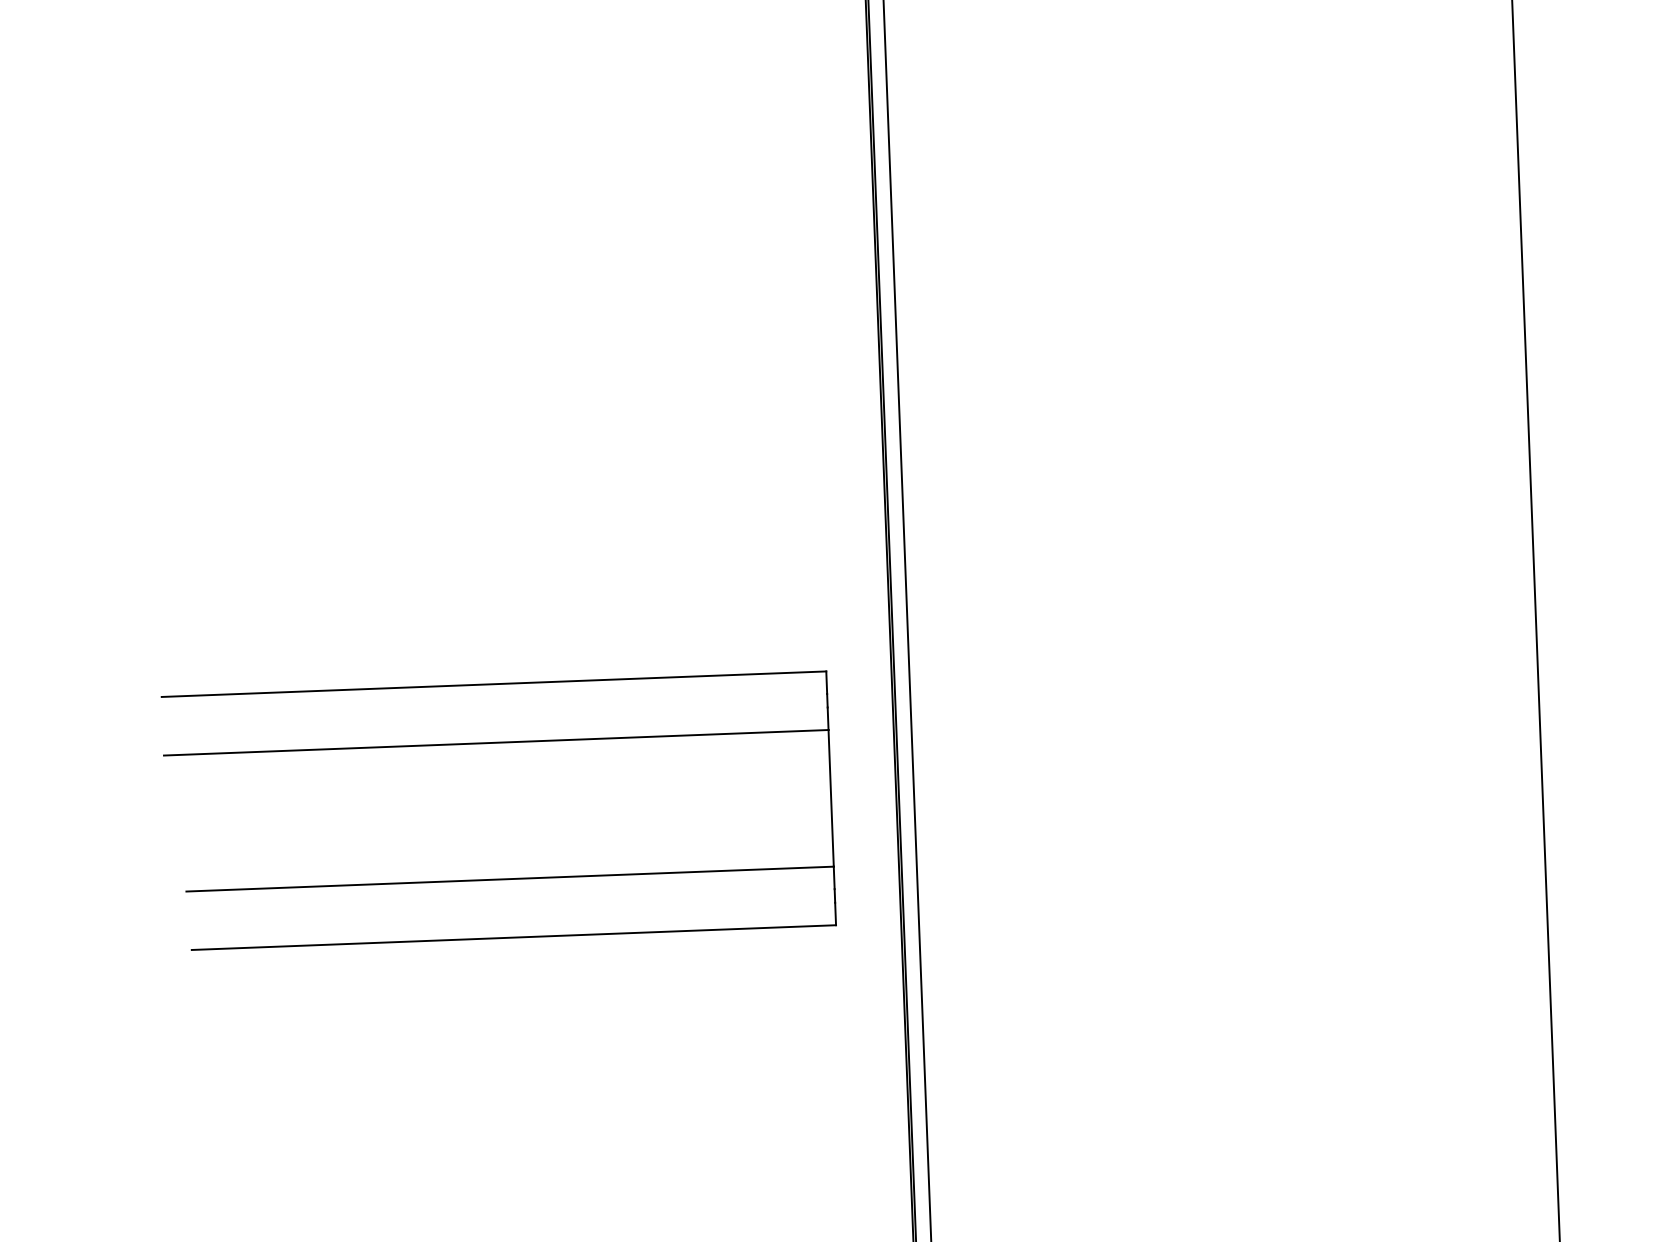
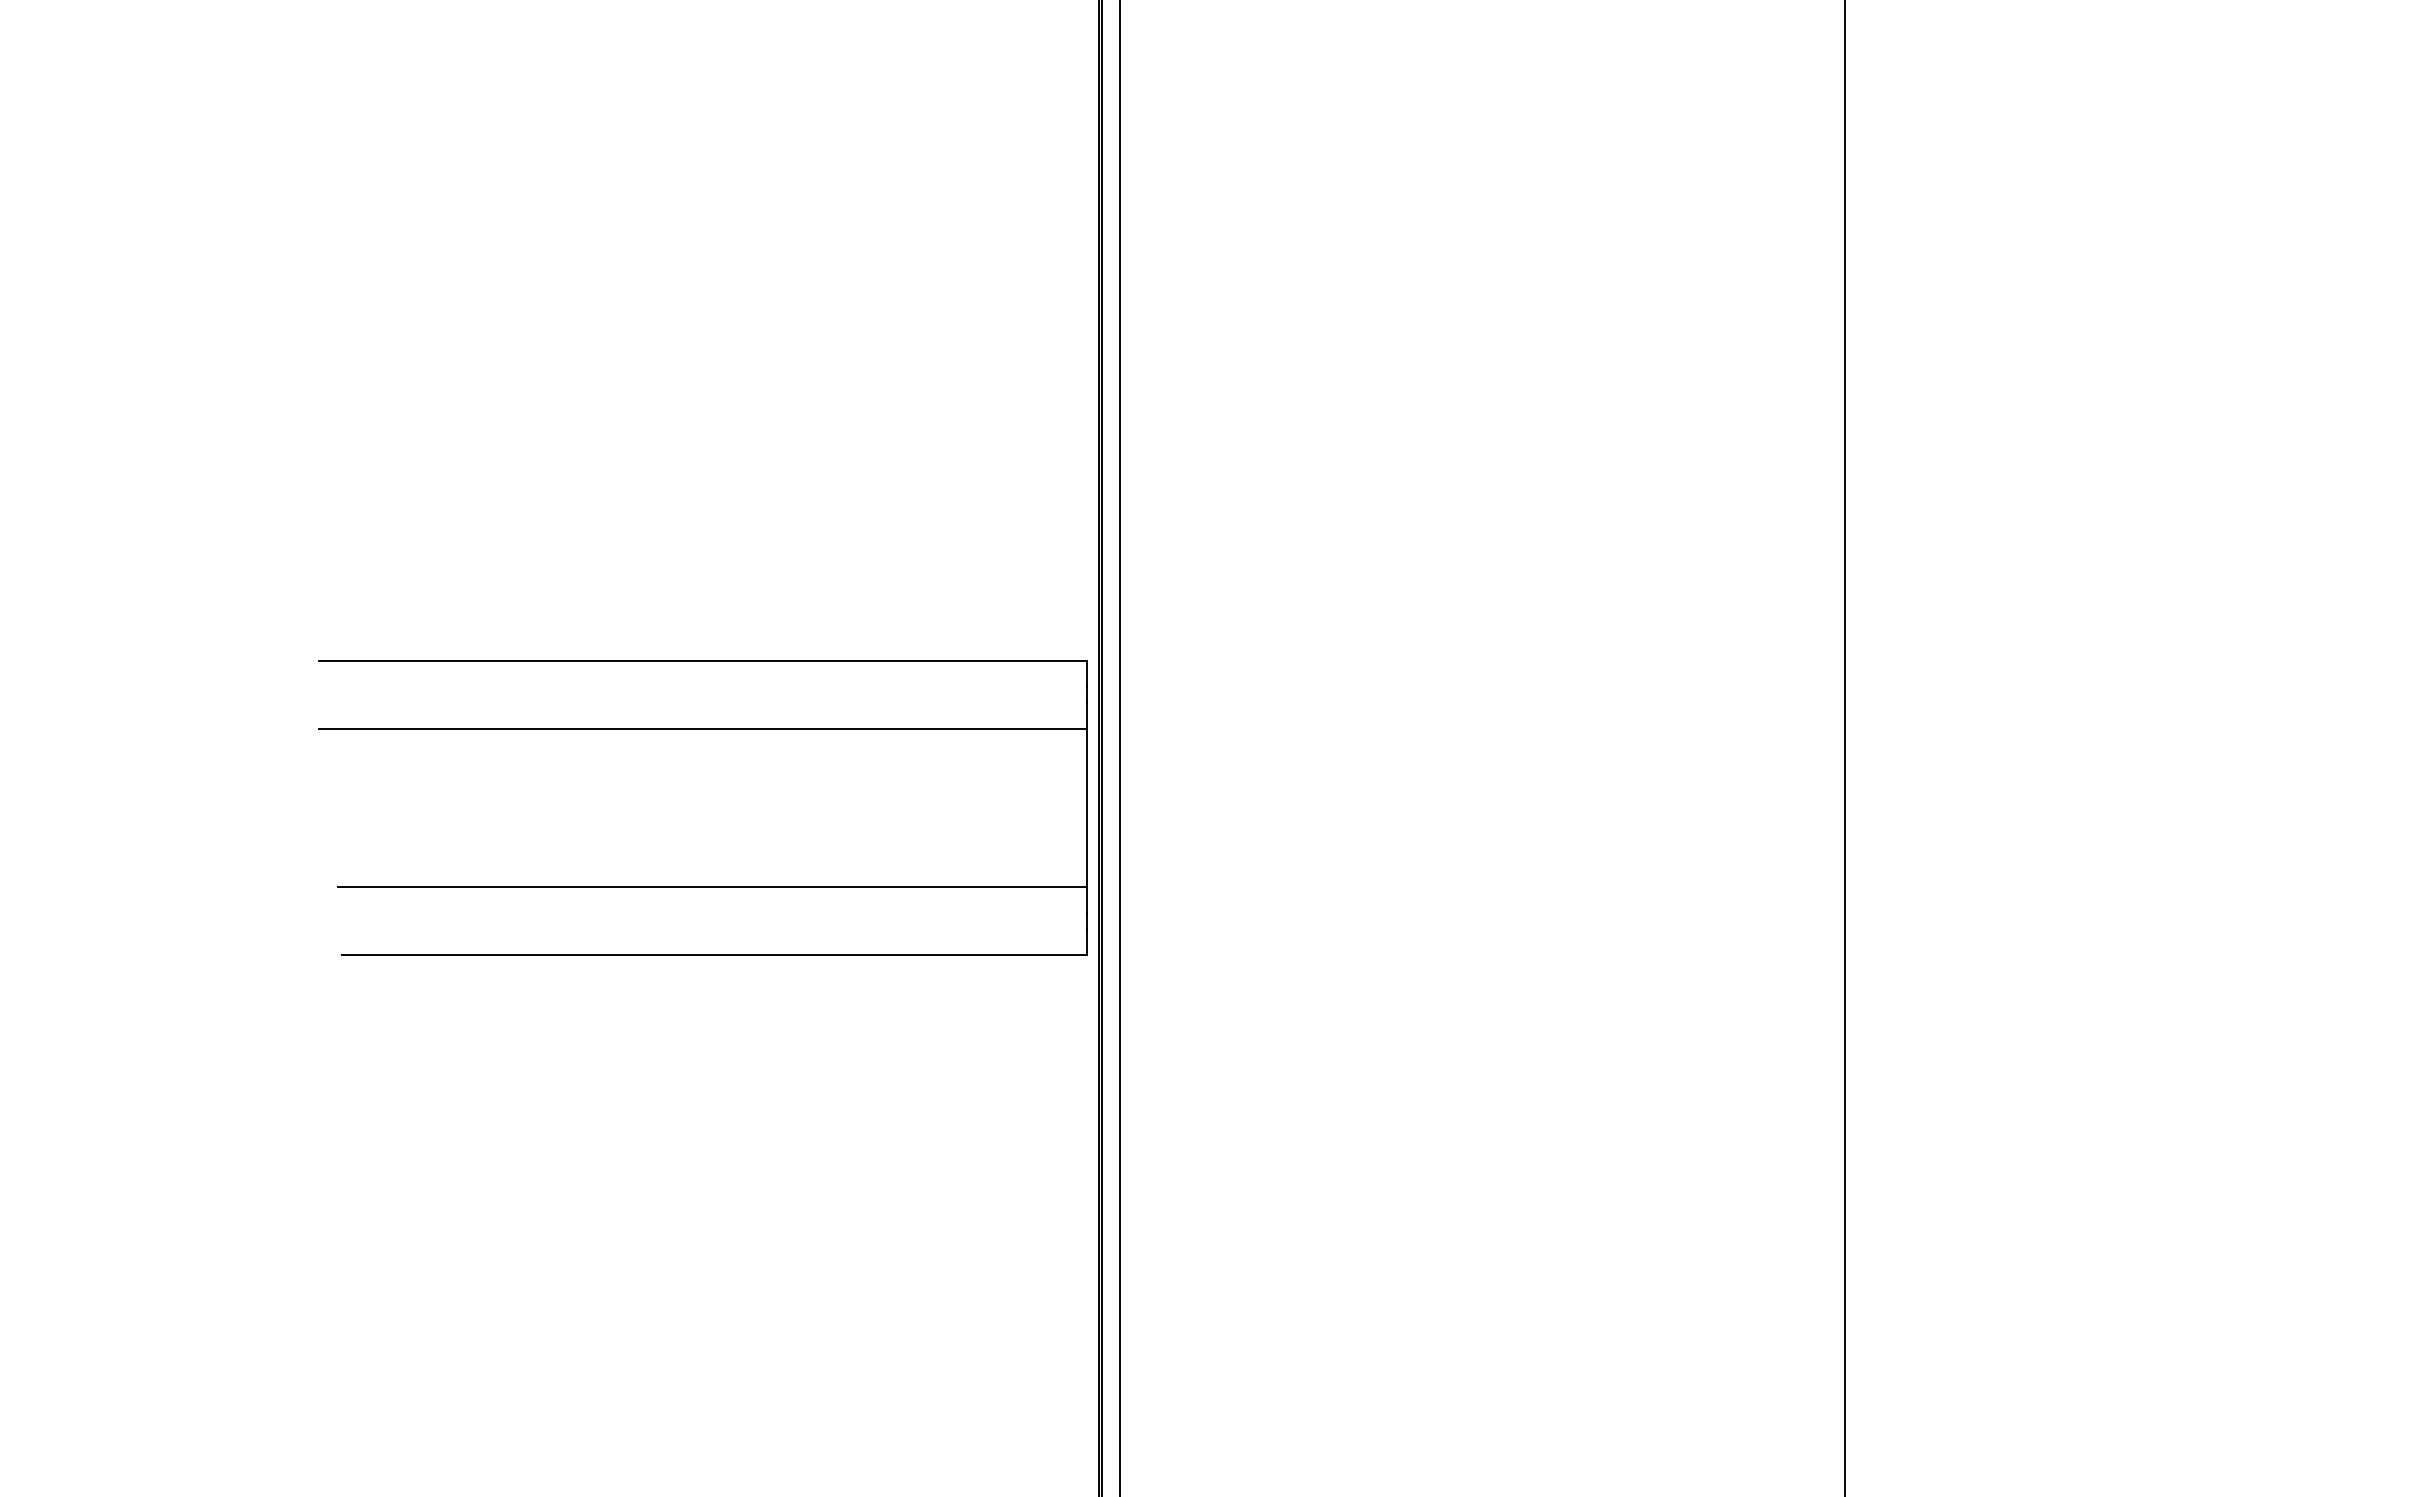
part: (496, 743) -> (702, 729), moved

